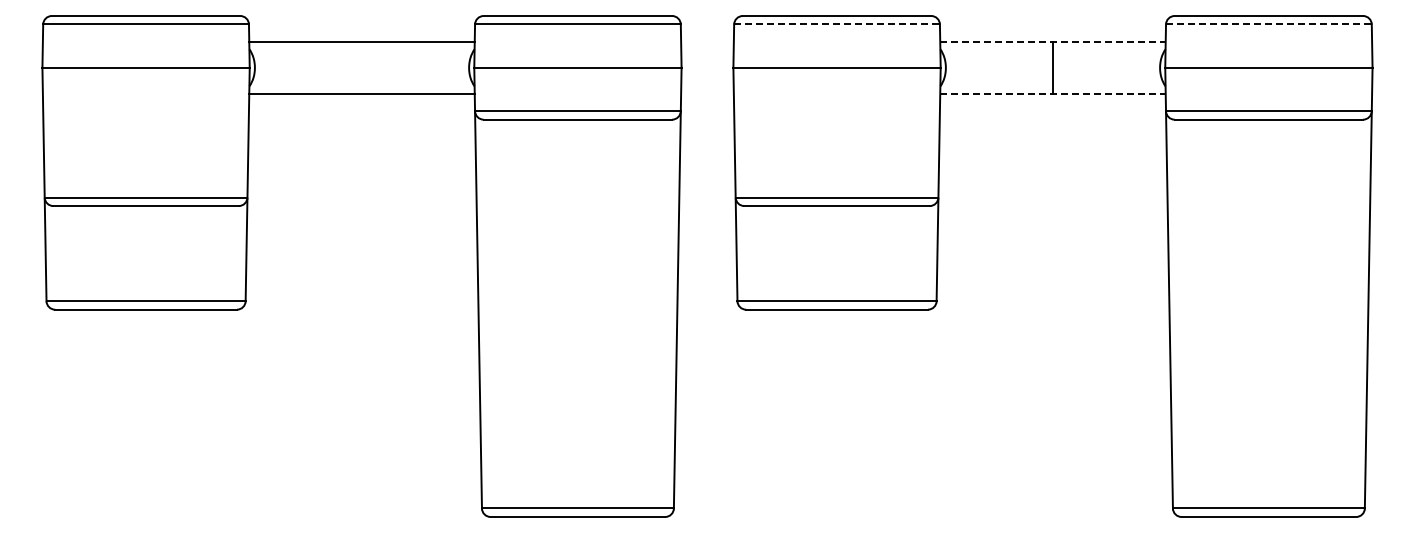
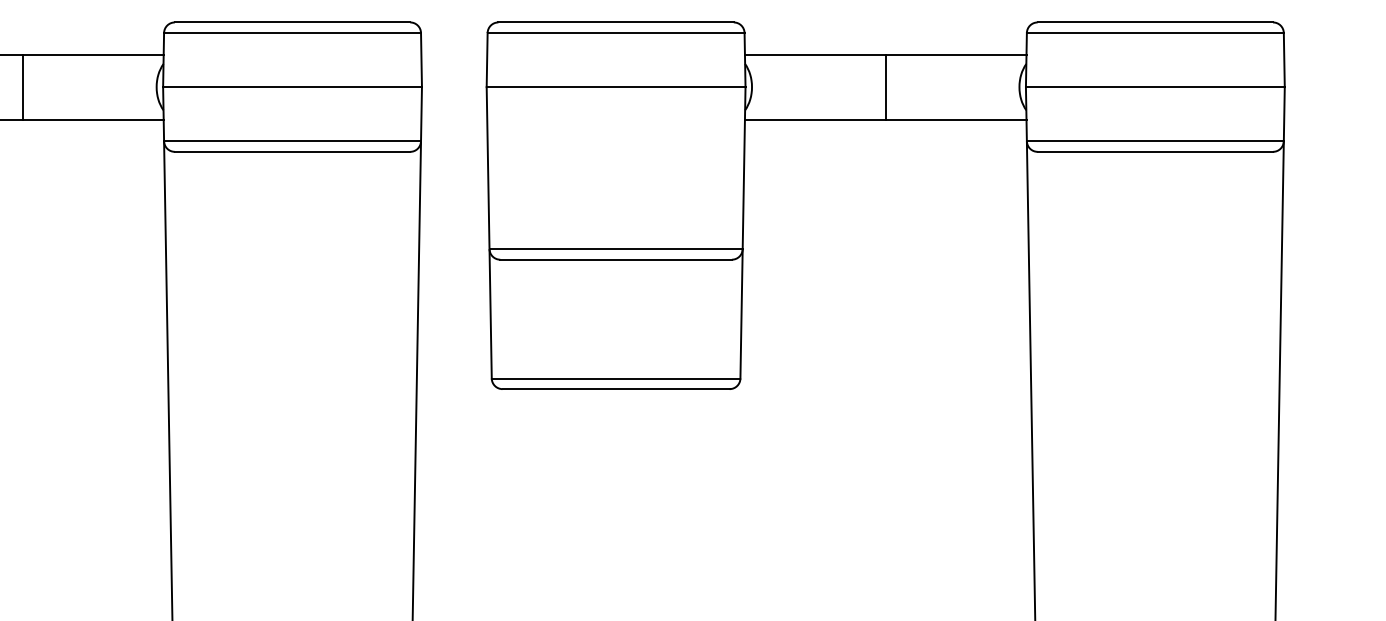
line: (837, 24) -> (616, 33), dashed -> solid
line: (1268, 24) -> (1154, 33), dashed -> solid
line: (1052, 41) -> (885, 54), dashed -> solid
line: (362, 67) -> (23, 86), added
line: (1052, 93) -> (885, 119), dashed -> solid

